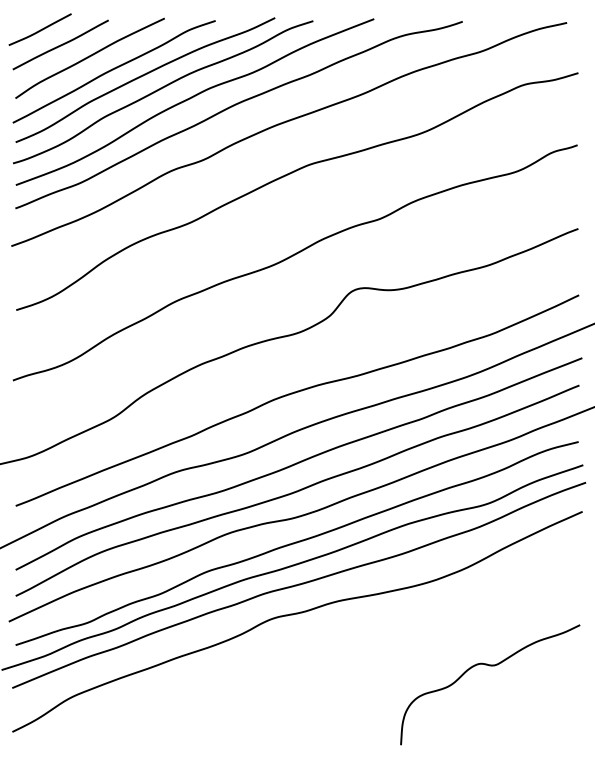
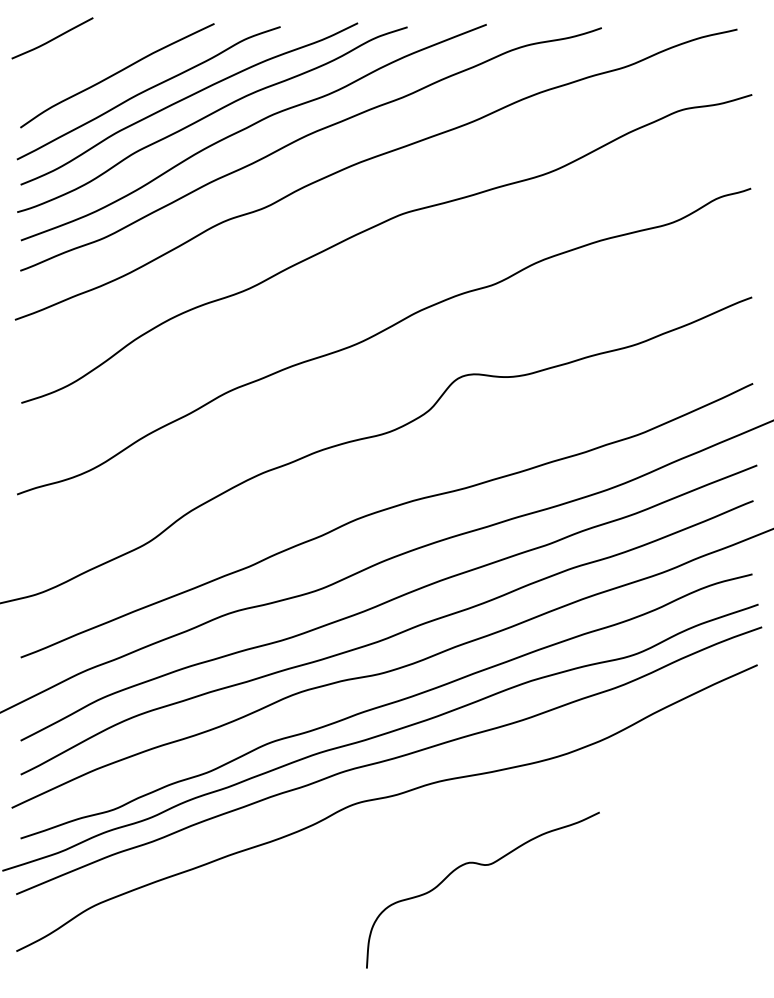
curve: (60, 44) -> (78, 57), removed
curve: (490, 666) -> (483, 866), moved

